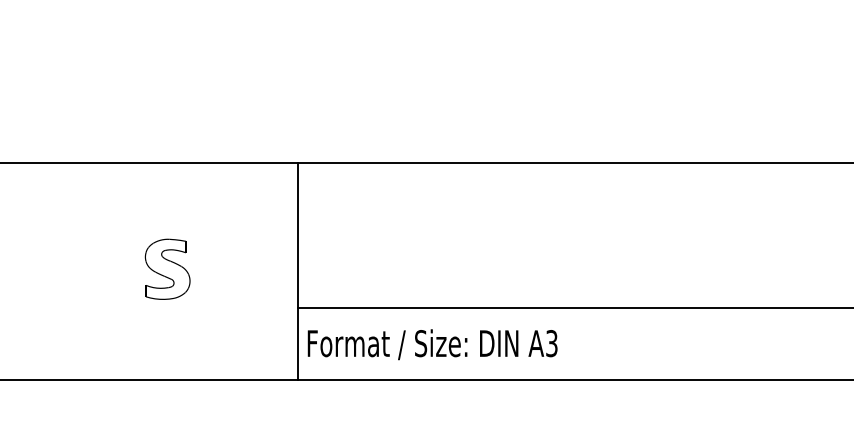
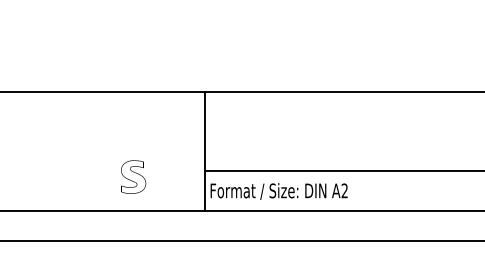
part: (167, 268) -> (133, 176), moved
text: (551, 344) -> (344, 191), A3 -> A2

